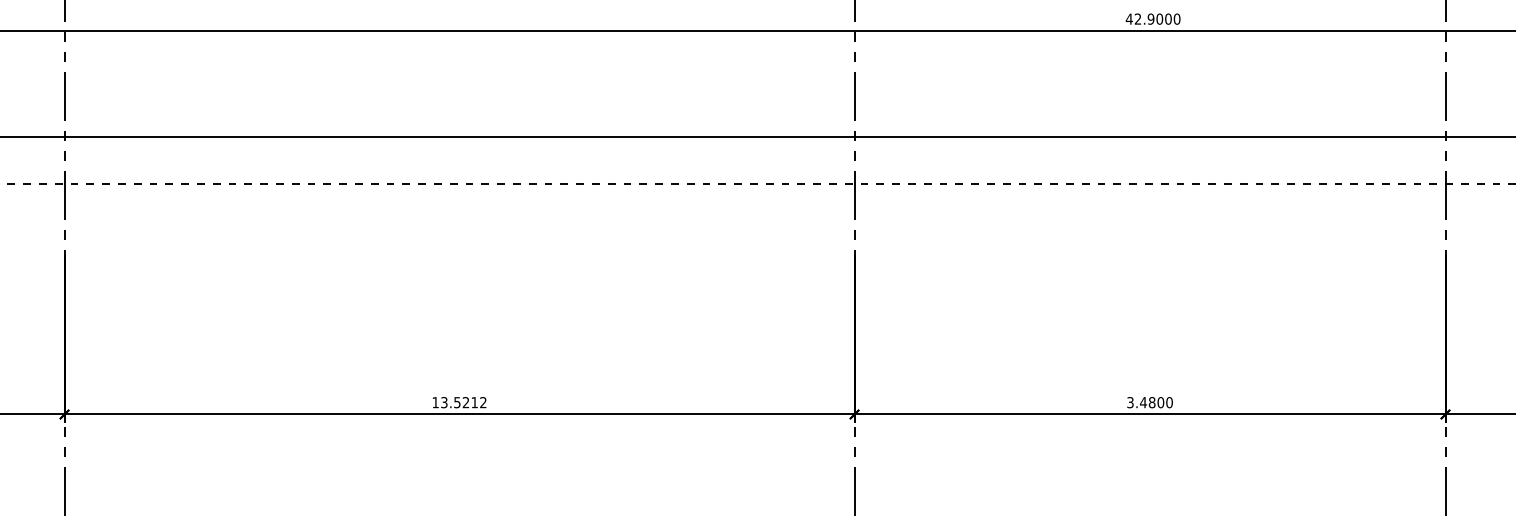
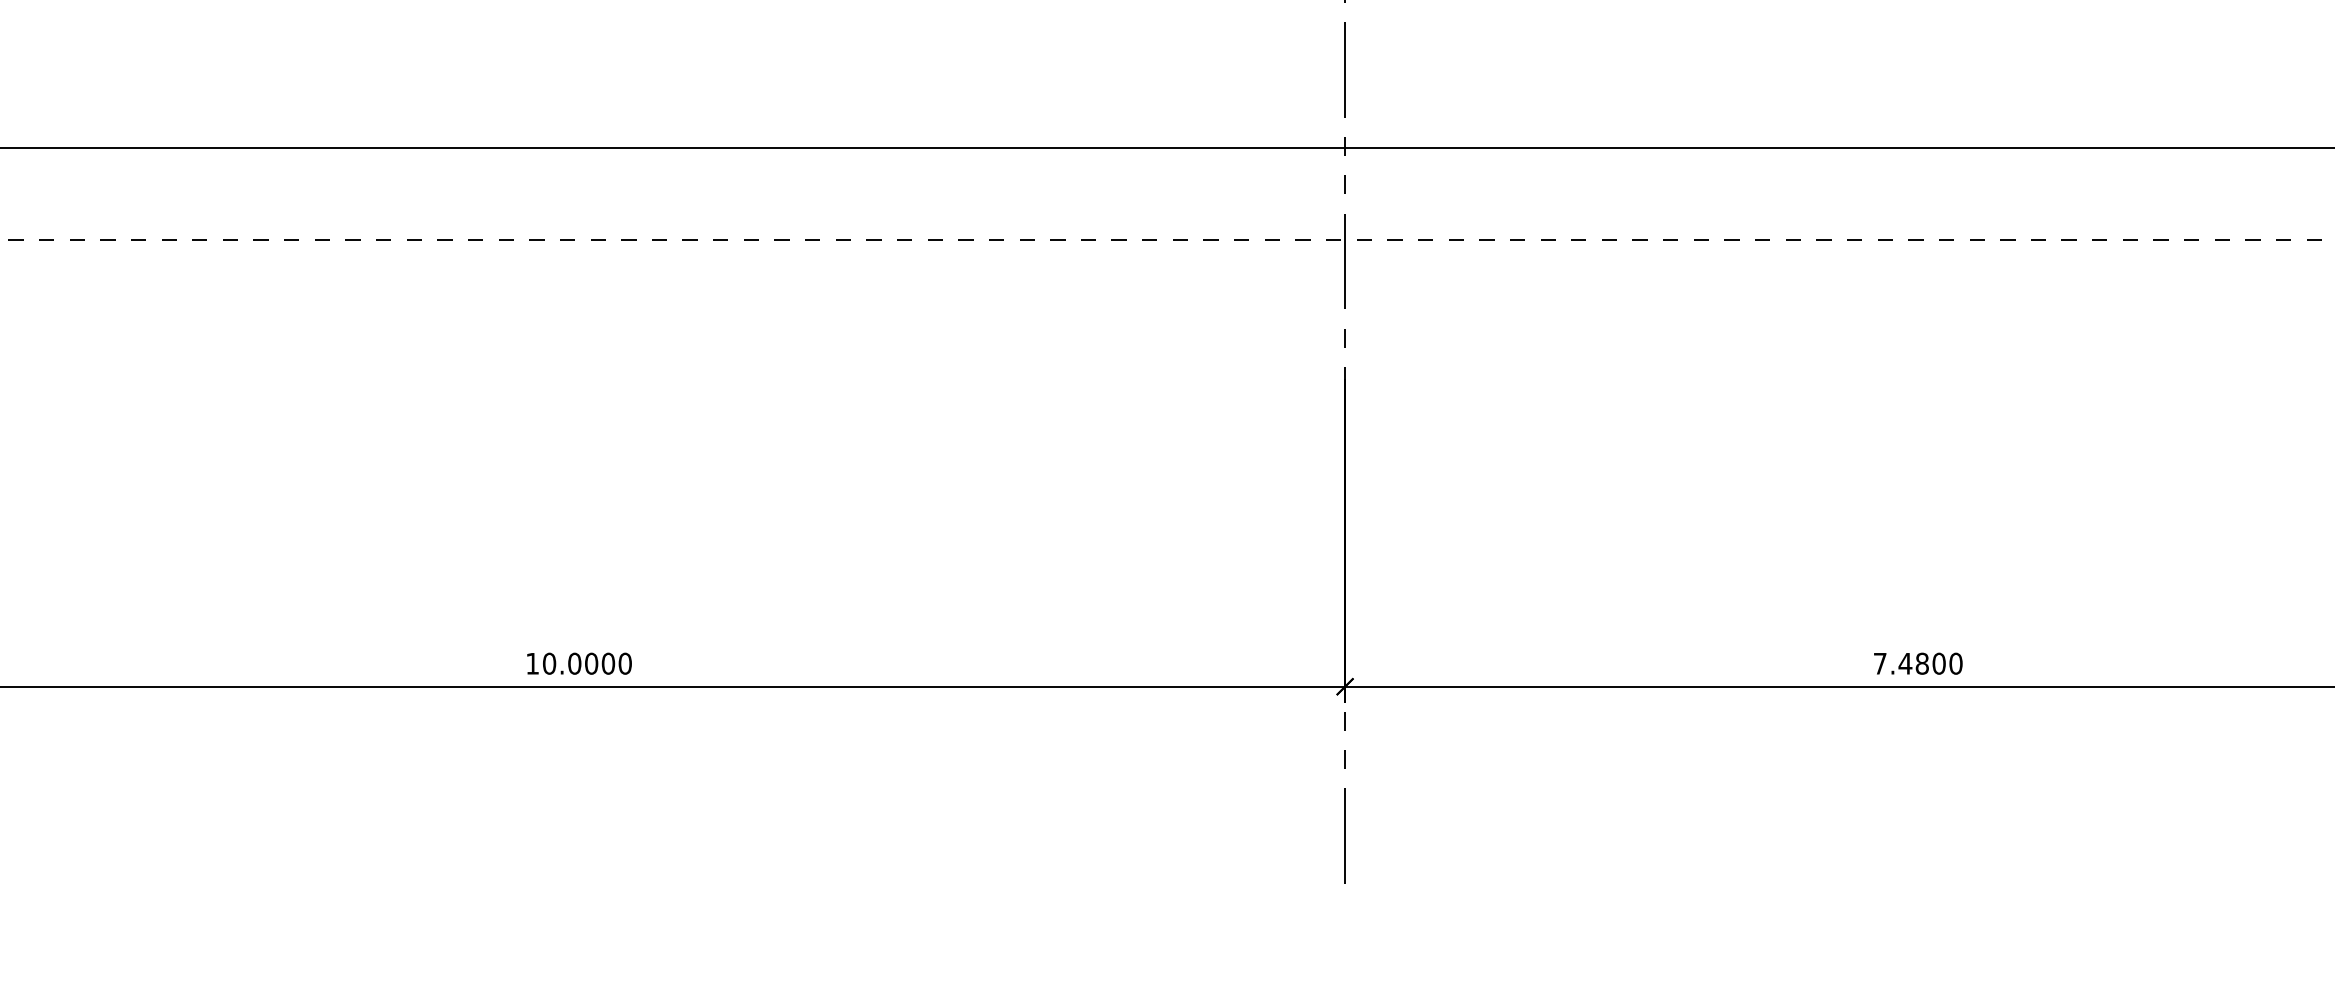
text: (463, 402) -> (586, 663), 13.5212 -> 10.0000
text: (1130, 402) -> (1880, 663), 3.4800 -> 7.4800

